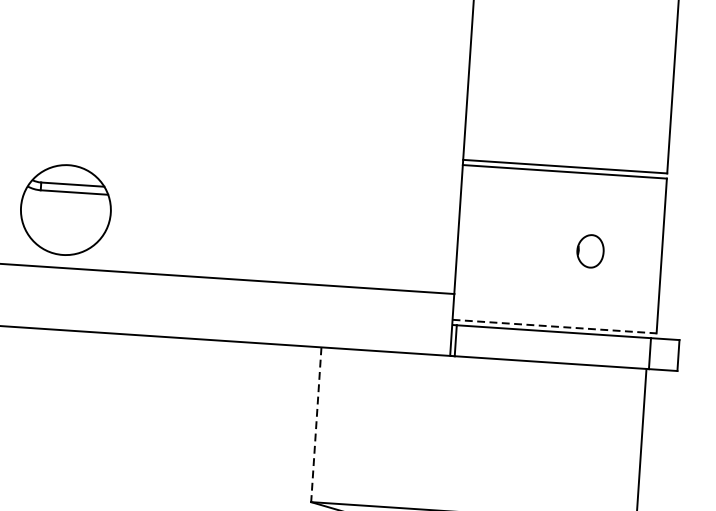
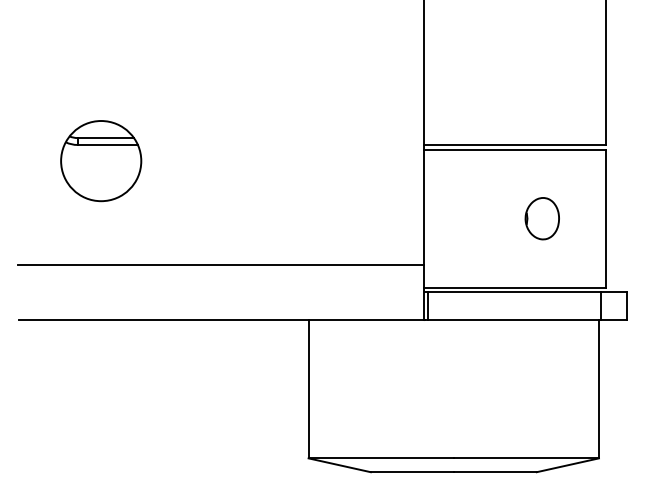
part: (66, 210) -> (101, 161), moved
part: (589, 250) -> (541, 218), size x1.43
line: (555, 326) -> (515, 287), dashed -> solid
line: (316, 425) -> (308, 389), dashed -> solid

